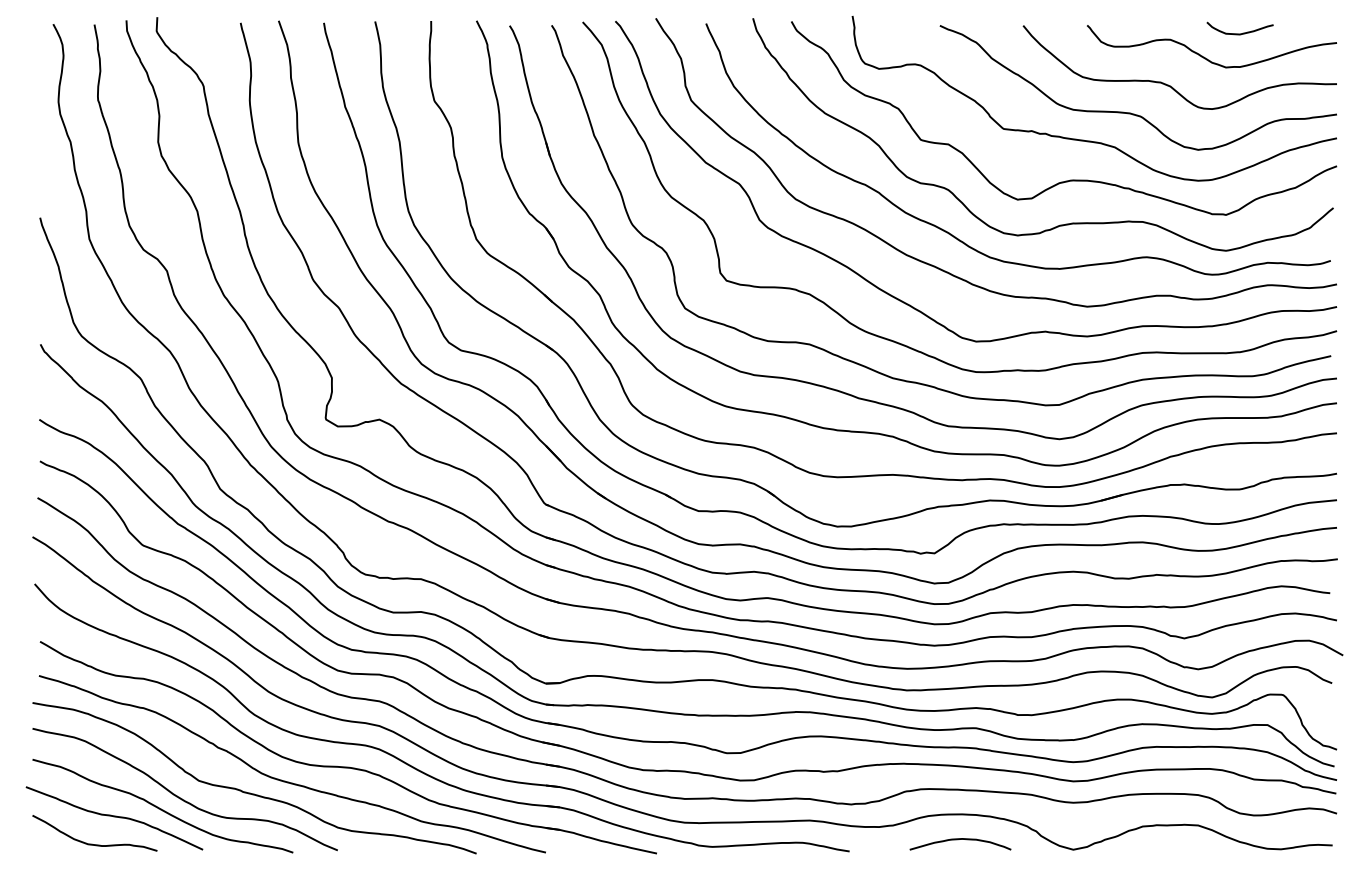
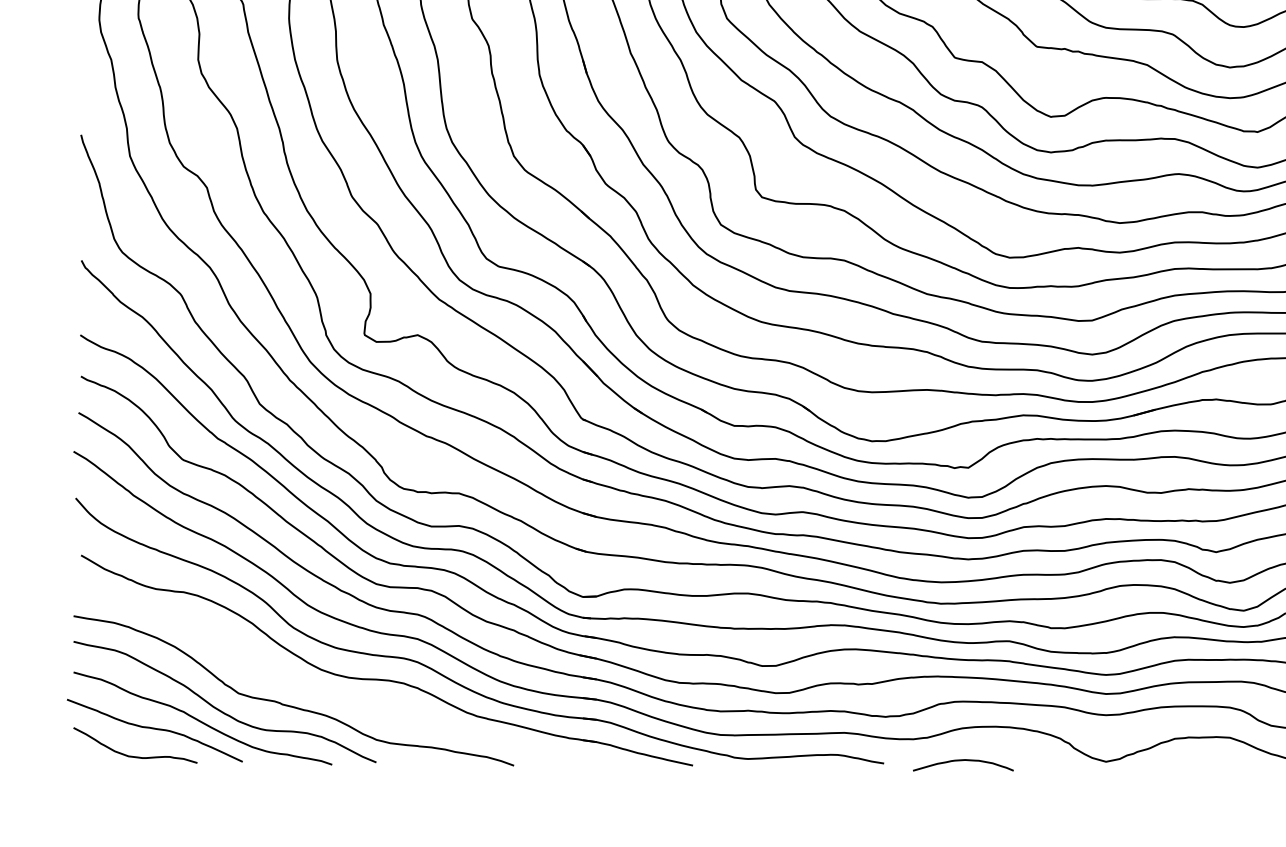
curve: (285, 780) -> (324, 693), removed
curve: (958, 840) -> (961, 761), moved

